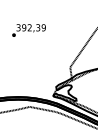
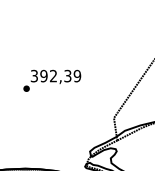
text: (28, 30) -> (51, 80), moved

